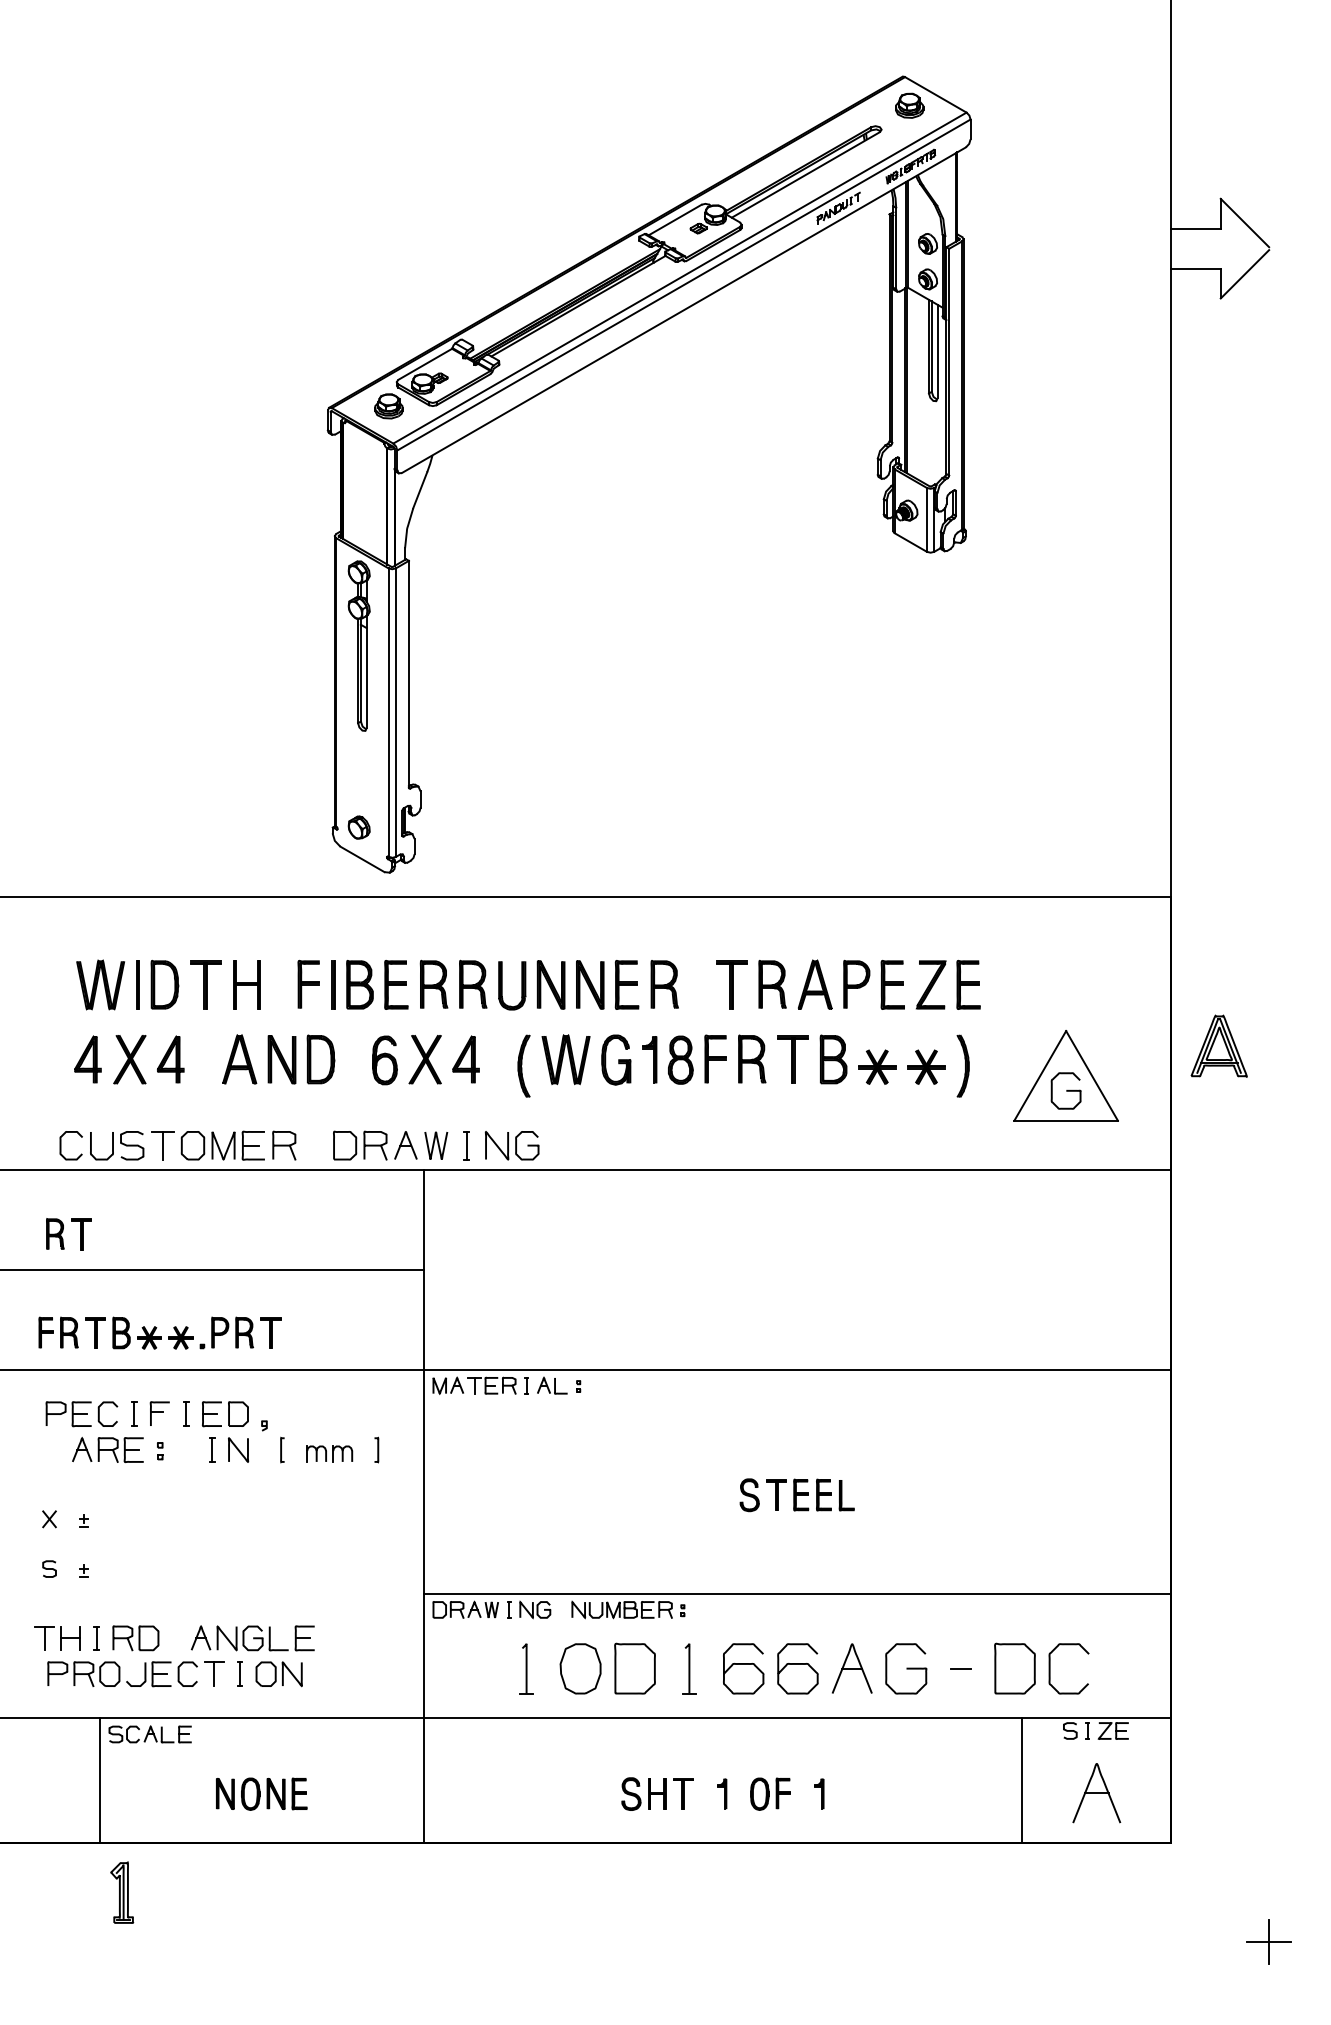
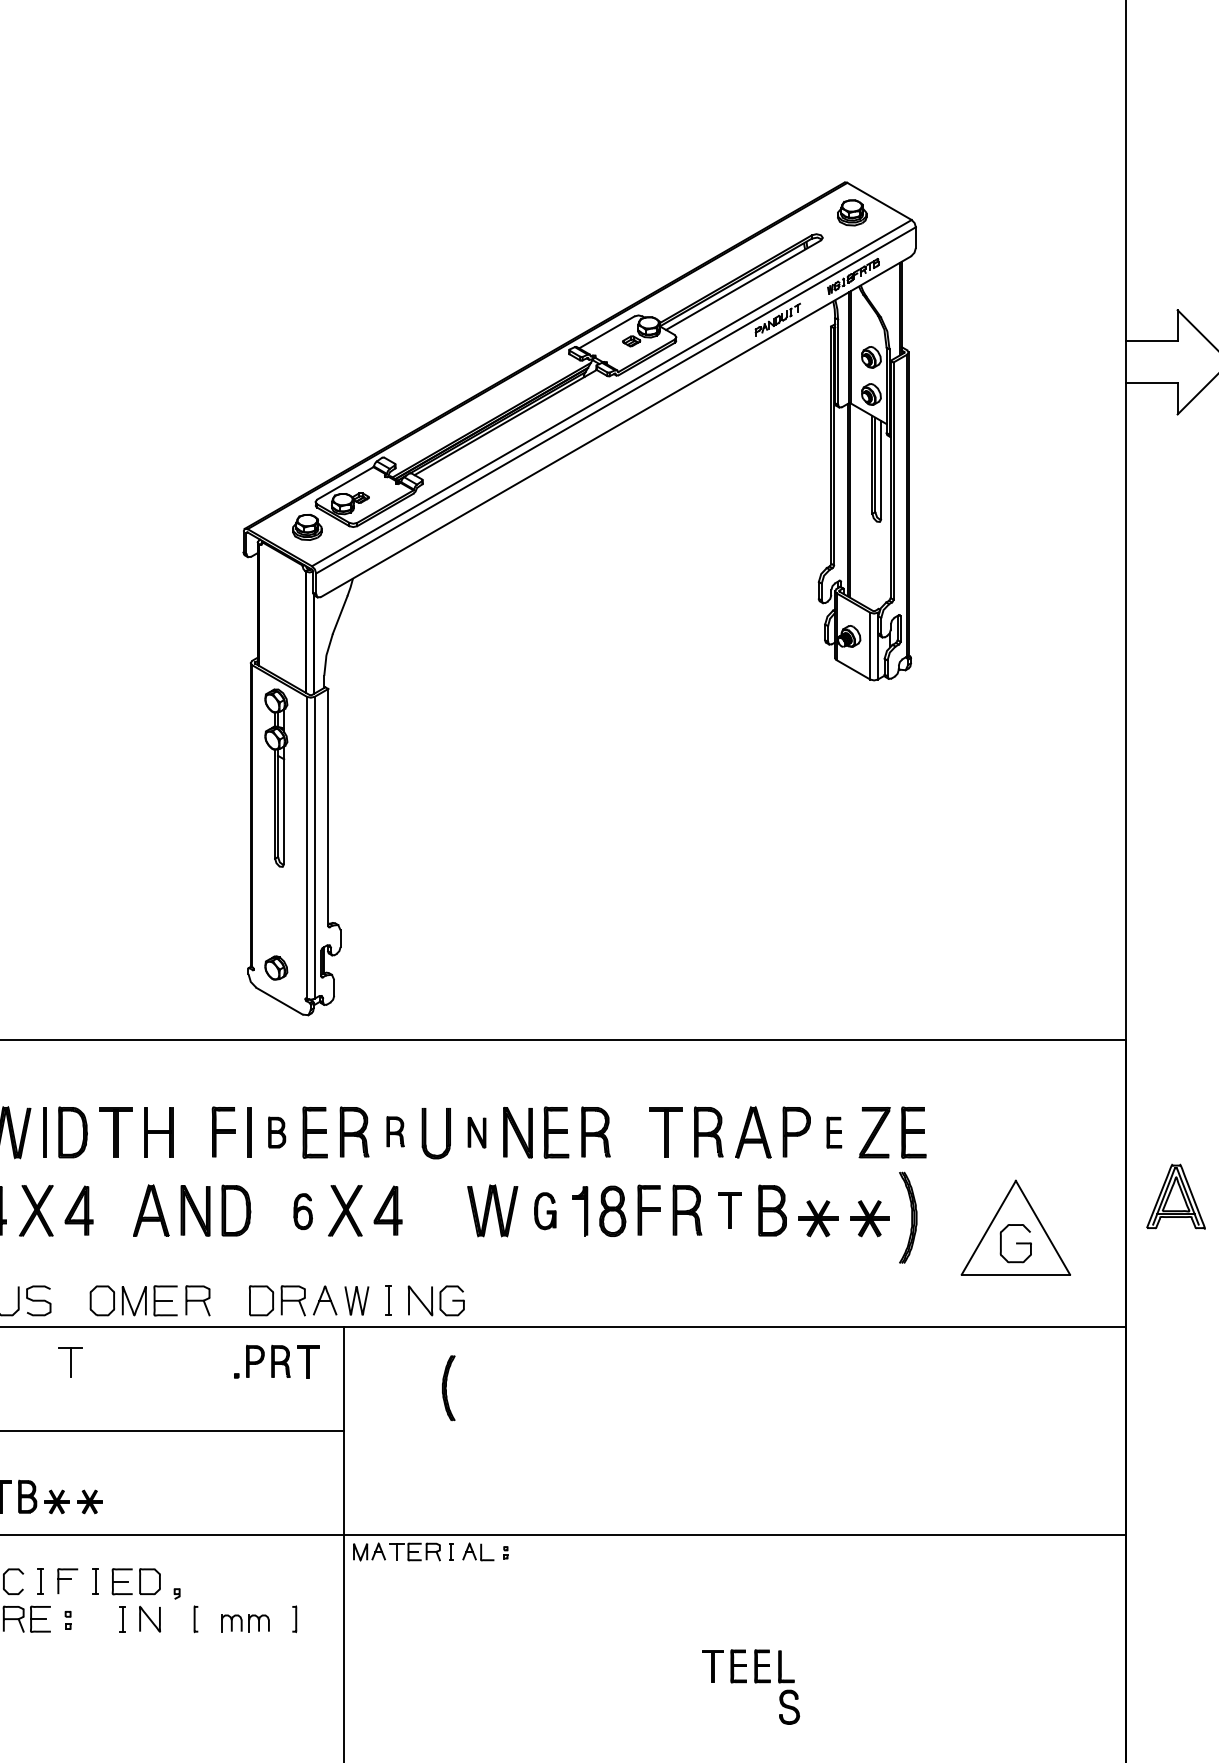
part: (473, 983) -> (395, 1131), size x0.6
part: (359, 984) -> (276, 1132), size x0.6
part: (550, 984) -> (476, 1132), size x0.6
part: (892, 984) -> (834, 1132), size x0.6
part: (616, 1059) -> (545, 1210), size x0.7
part: (792, 1059) -> (729, 1210), size x0.7
part: (384, 1060) -> (302, 1211), size x0.7
part: (523, 1065) -> (448, 1387), moved
part: (962, 1065) -> (907, 1216), size x1.4
part: (162, 1145) -> (70, 1362), moved
part: (240, 1332) -> (276, 1361), moved
part: (749, 1495) -> (789, 1707), moved

